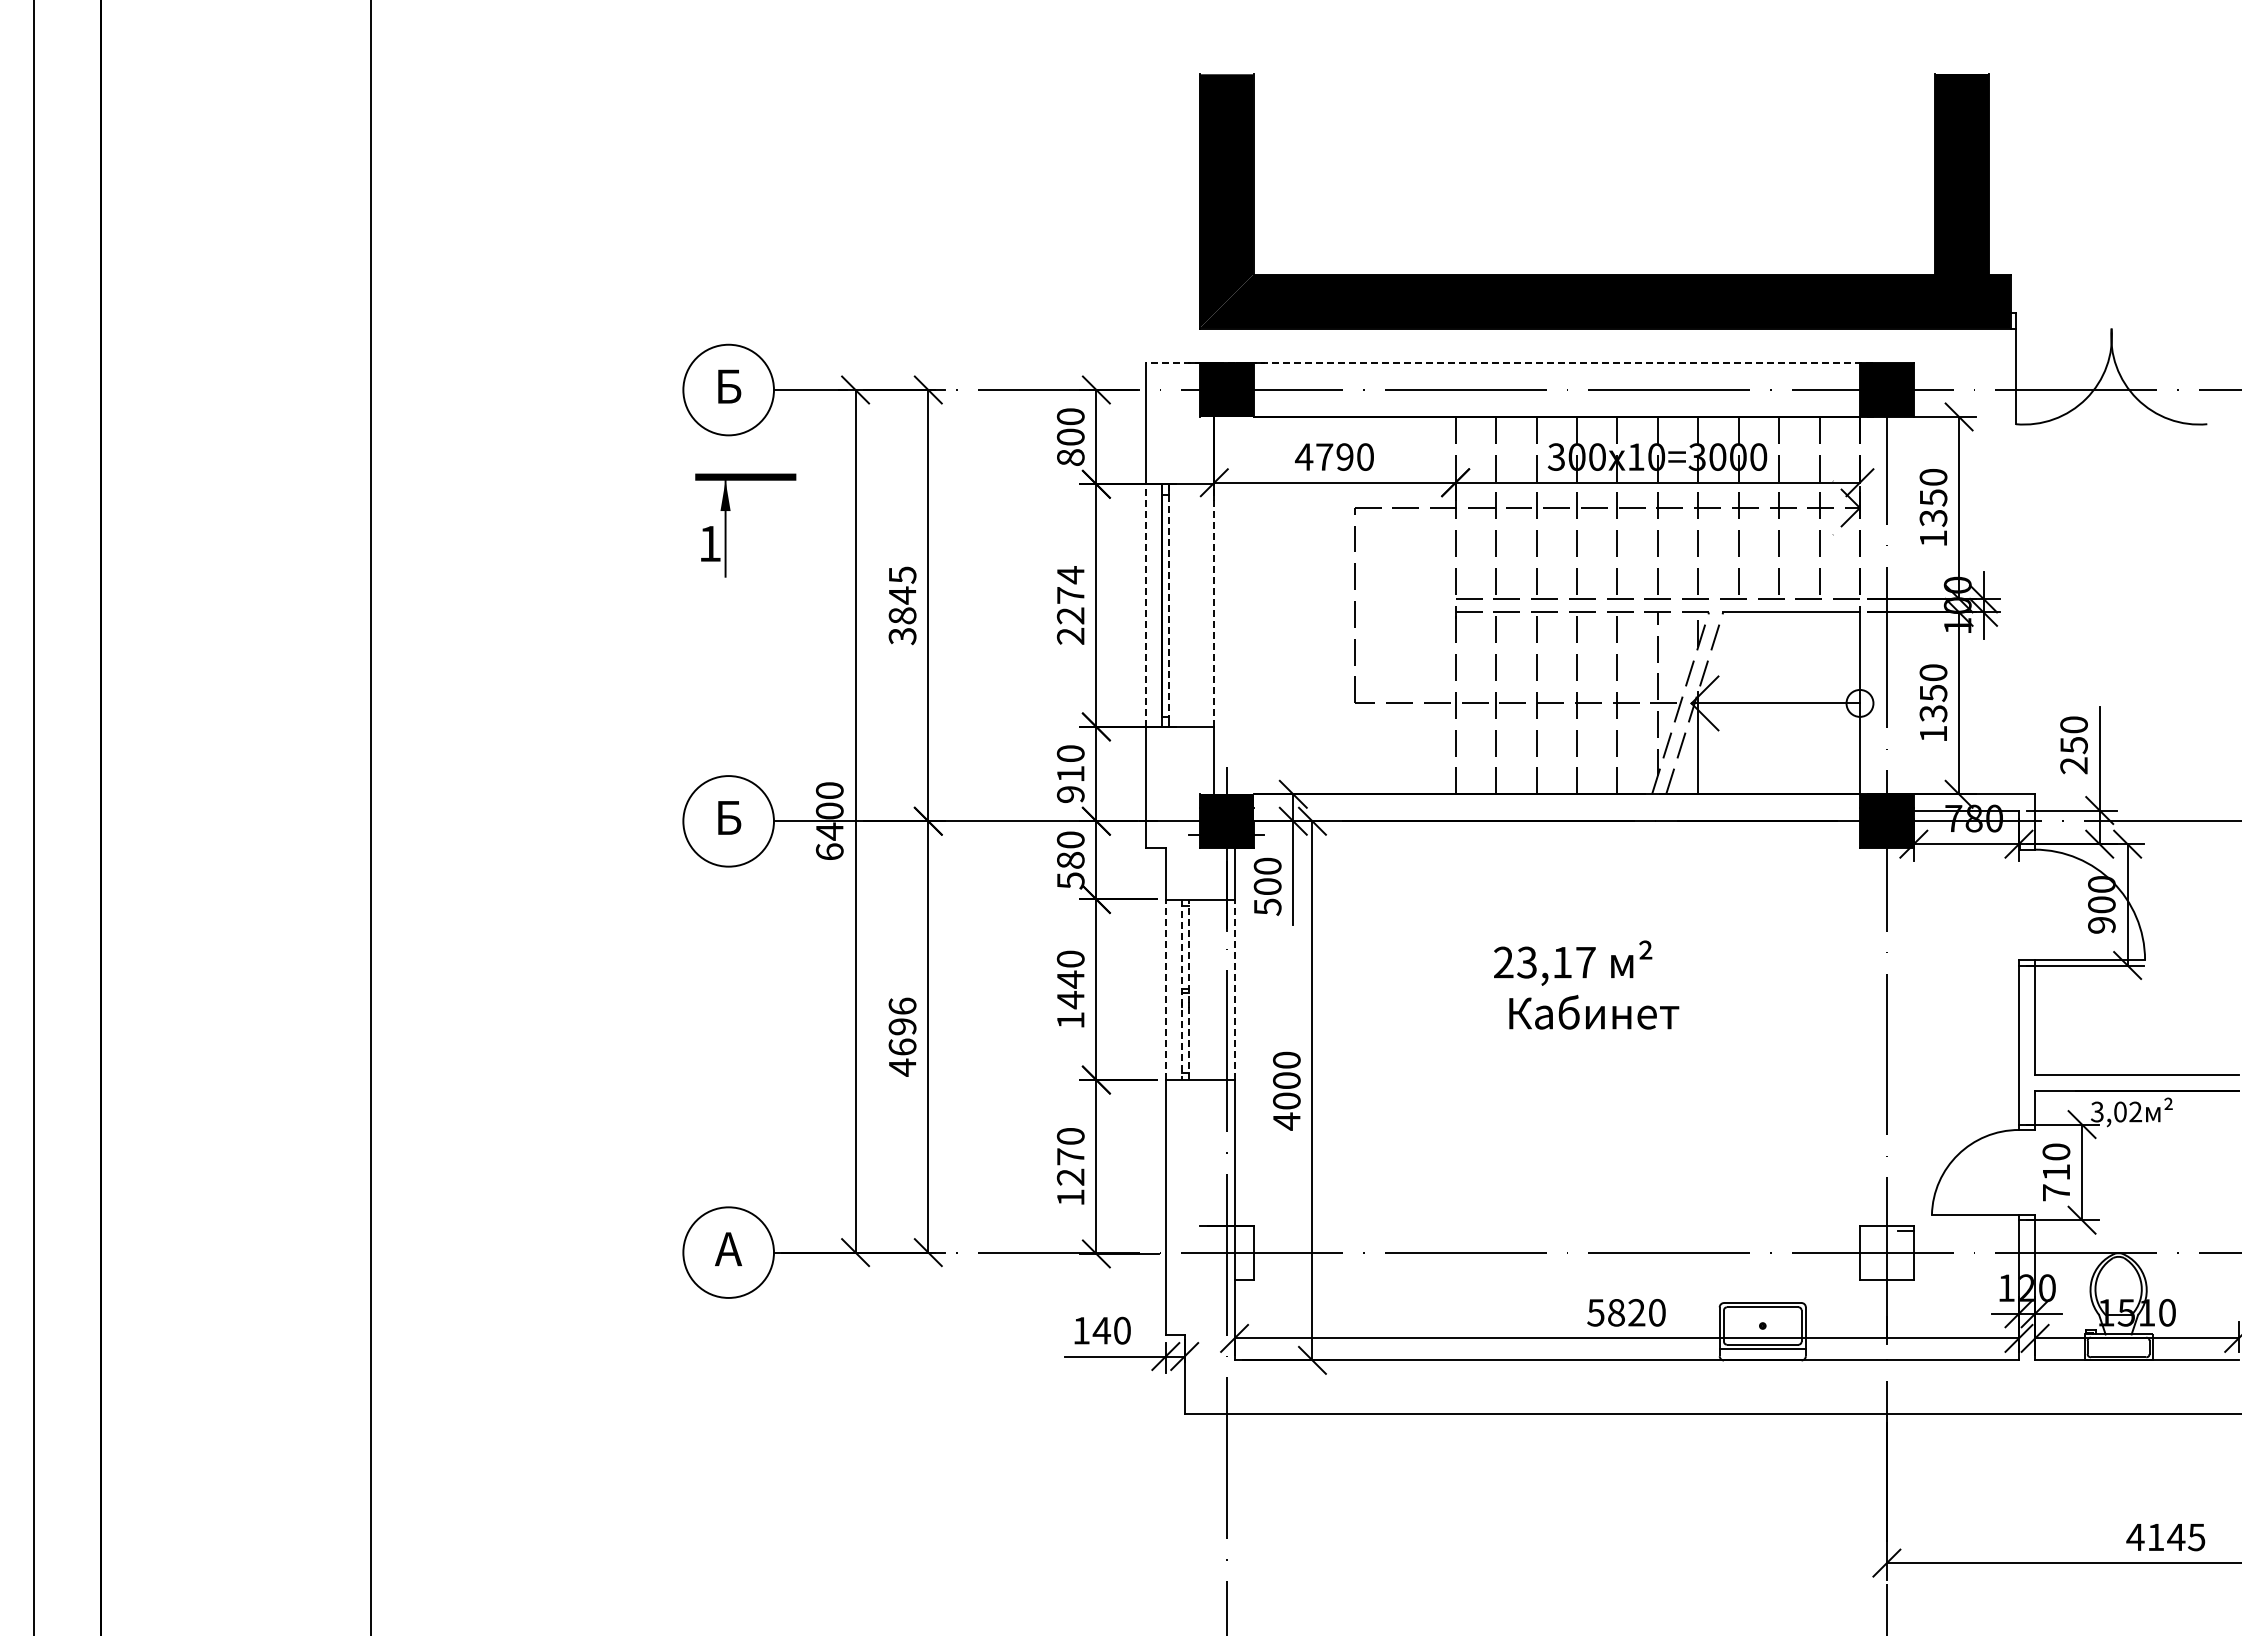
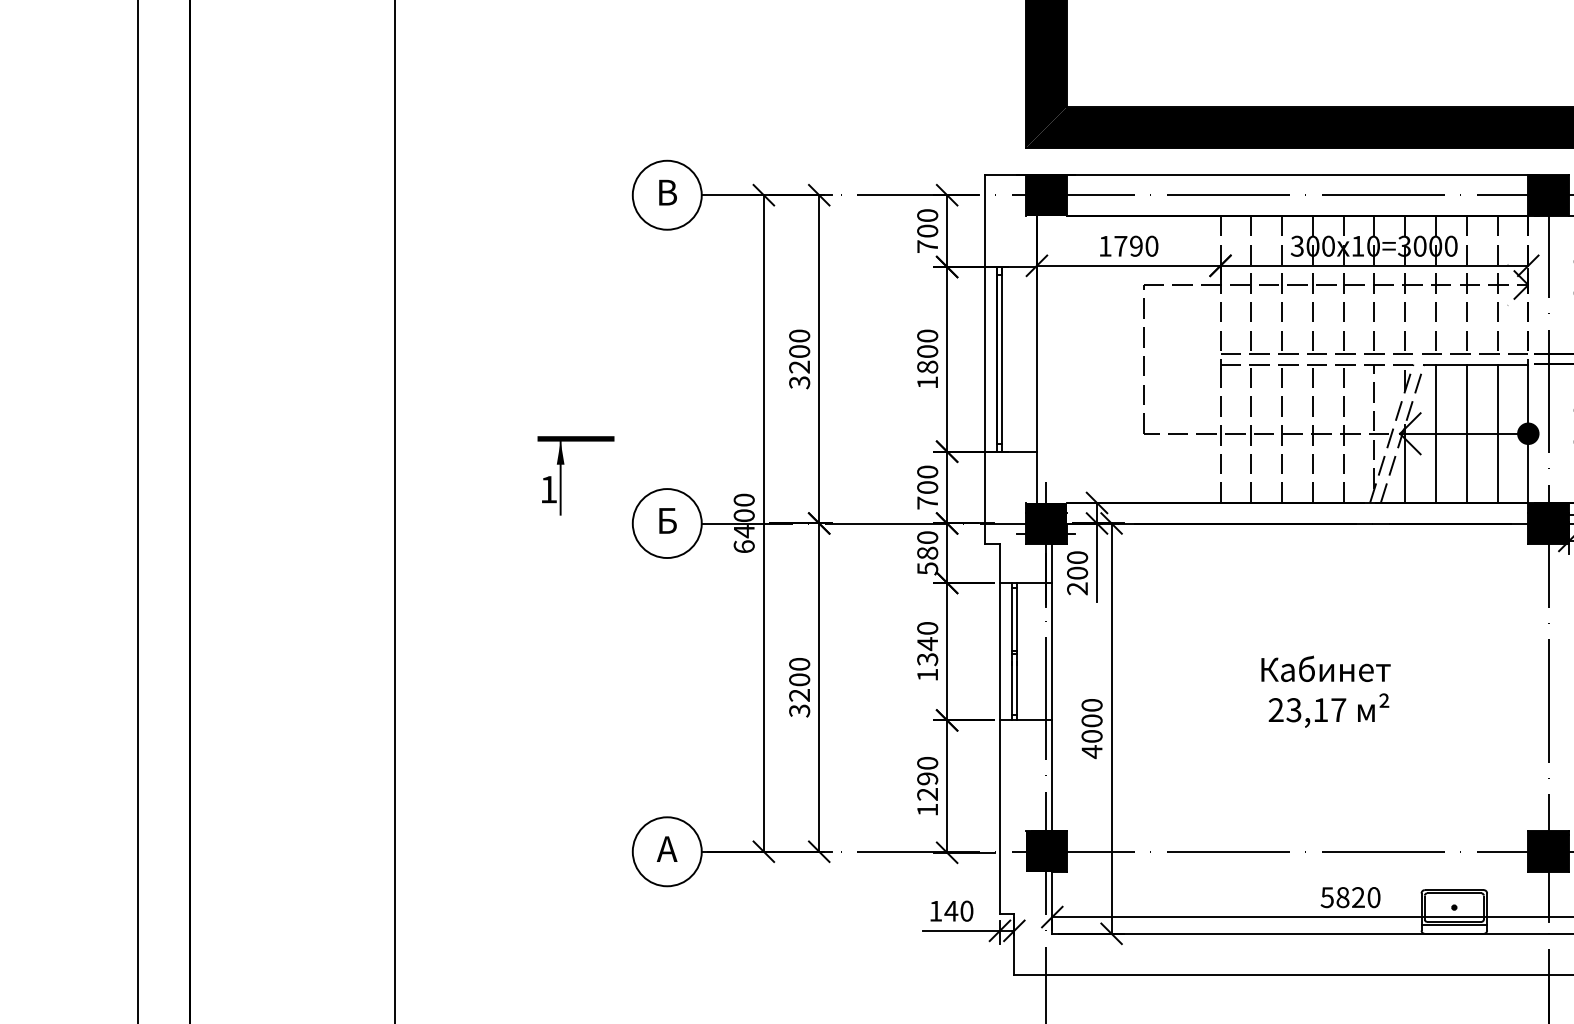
line: (1509, 363) -> (1261, 175), dashed -> solid
text: (729, 386) -> (667, 192), Б -> В
text: (1303, 456) -> (1104, 245), 4790 -> 1790
text: (1070, 457) -> (927, 246), 800 -> 700
part: (726, 525) -> (561, 475), moved
text: (902, 595) -> (799, 351), 3845 -> 3200
line: (1168, 601) -> (1002, 356), dashed -> solid
text: (1070, 605) -> (927, 359), 2274 -> 1800
line: (1145, 605) -> (984, 359), dashed -> solid
line: (1214, 605) -> (1037, 359), dashed -> solid
fill: (1859, 702) -> (1527, 433), added
line: (1738, 703) -> (1435, 433), added
line: (1779, 703) -> (1467, 433), added
line: (1819, 703) -> (1497, 433), added
text: (1070, 784) -> (927, 495), 910 -> 700
text: (1267, 906) -> (1077, 588), 500 -> 200
text: (1573, 962) -> (1329, 710), moved
line: (1165, 989) -> (999, 651), dashed -> solid
line: (1188, 989) -> (1017, 651), dashed -> solid
line: (1234, 989) -> (1052, 651), dashed -> solid
line: (1182, 990) -> (1012, 652), dashed -> solid
text: (1070, 1000) -> (927, 659), 1440 -> 1340
text: (902, 1036) -> (799, 687), 4696 -> 3200
text: (1070, 1156) -> (927, 778), 1270 -> 1290
fill: (1226, 1252) -> (1046, 851), added
fill: (1886, 1252) -> (1548, 851), added

